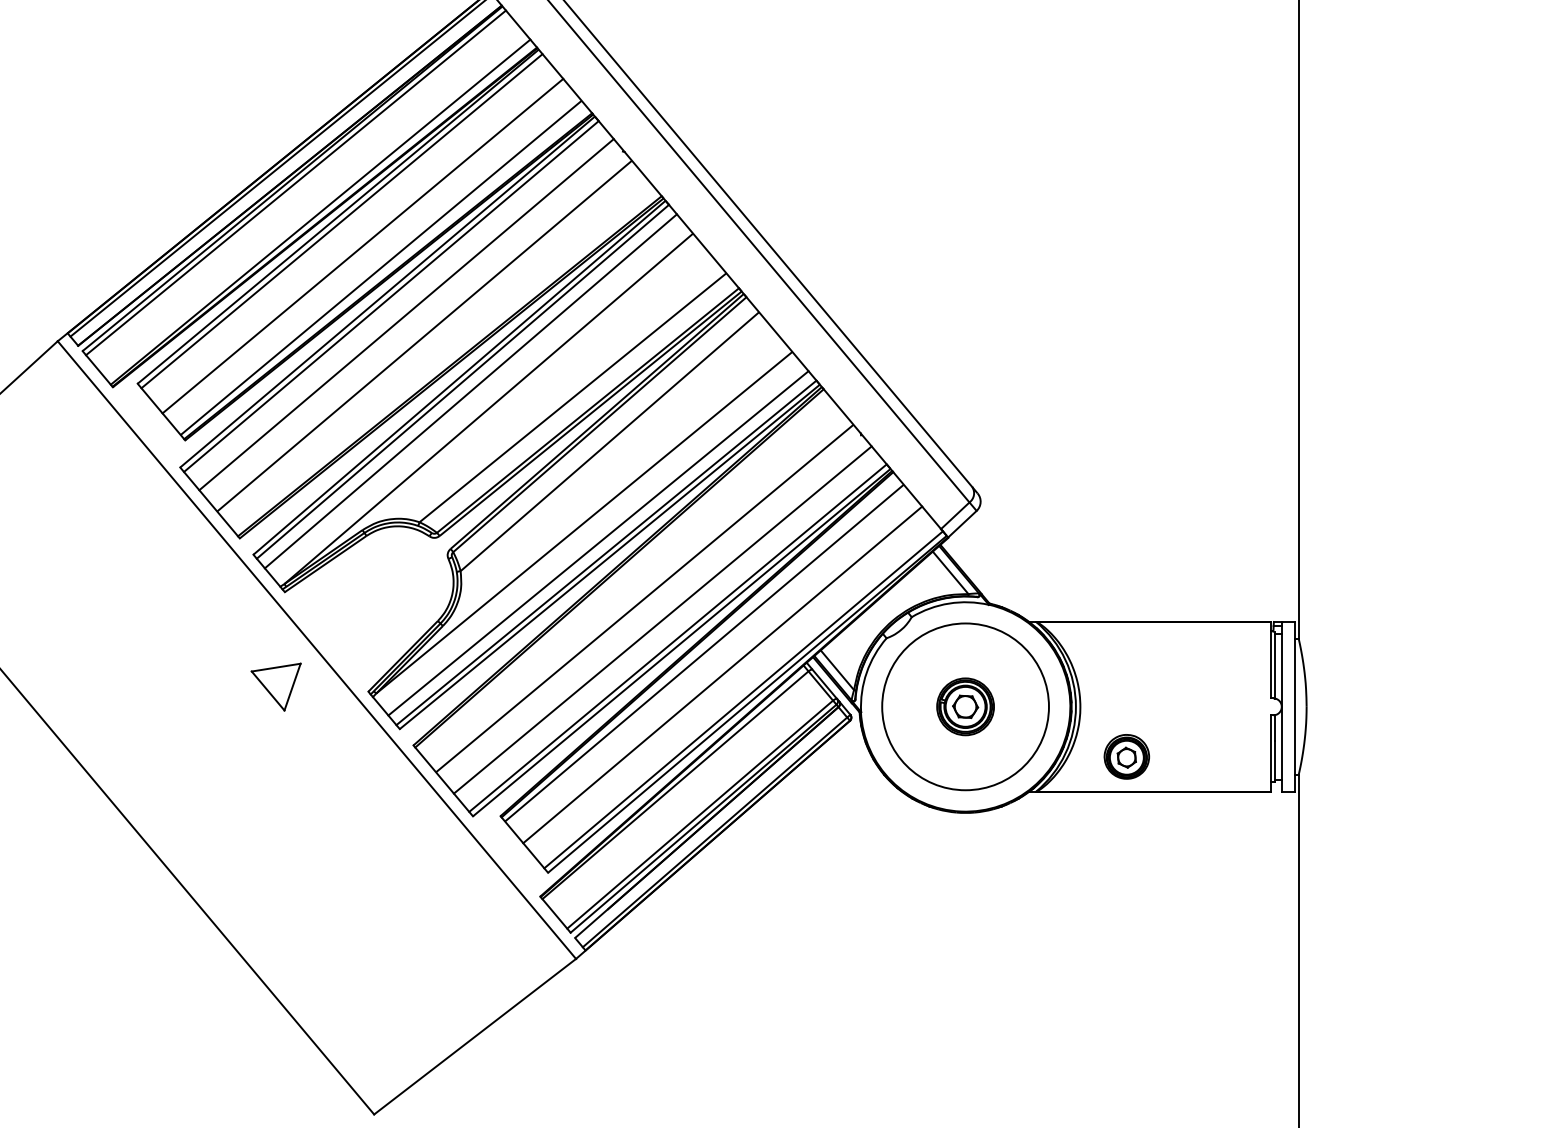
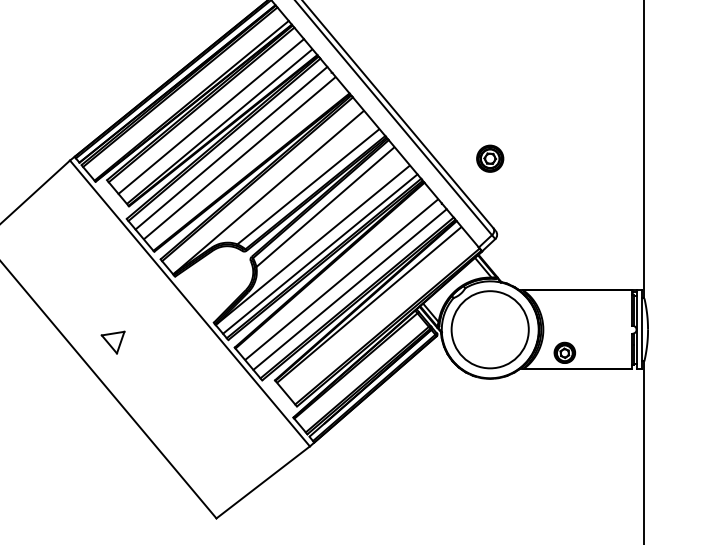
line: (469, 390) -> (260, 183), removed
line: (722, 673) -> (377, 314), removed
part: (274, 686) -> (112, 342), moved
part: (966, 706) -> (490, 158), moved

